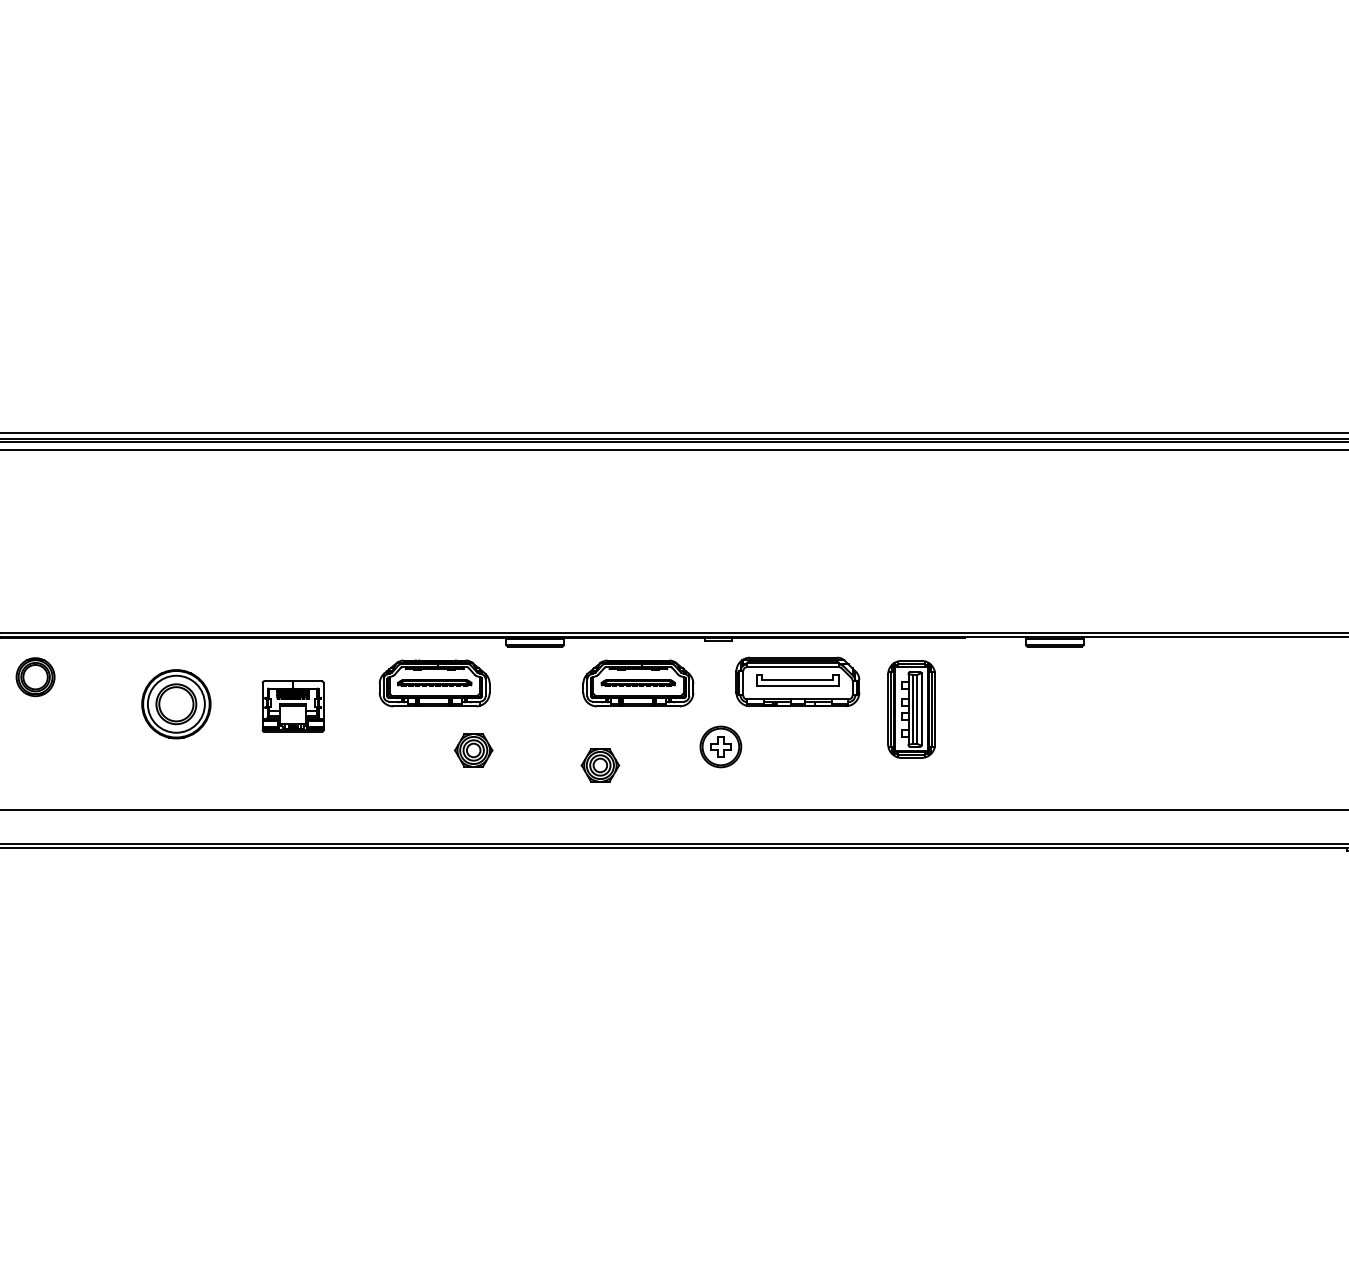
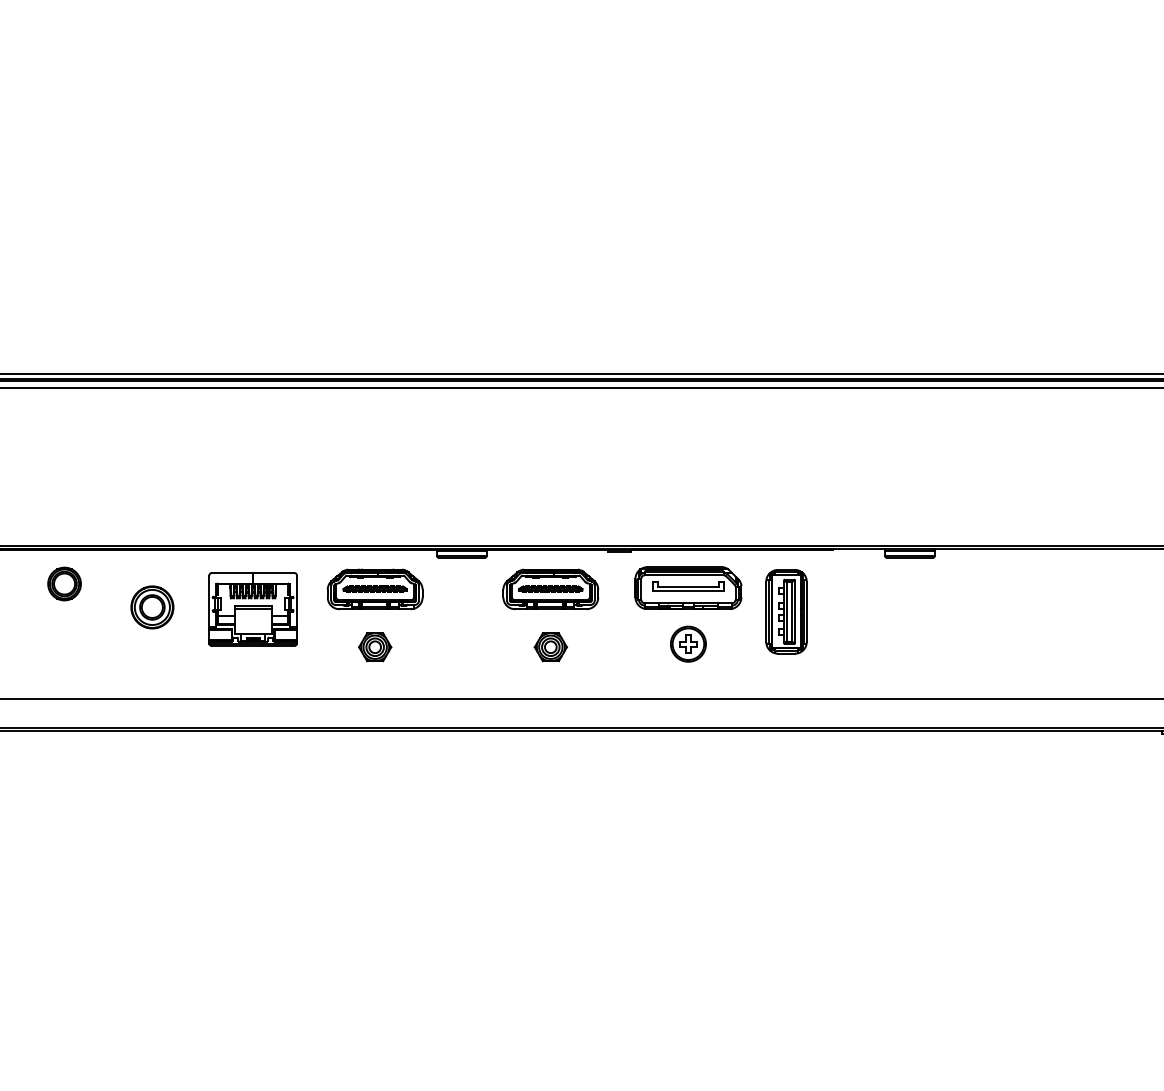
part: (35, 677) -> (64, 584), moved
part: (176, 704) -> (152, 607), size x0.71
part: (292, 706) -> (252, 609), size x1.67
part: (720, 746) -> (688, 643), moved
part: (473, 750) -> (375, 647), moved
part: (600, 765) -> (550, 647), moved

